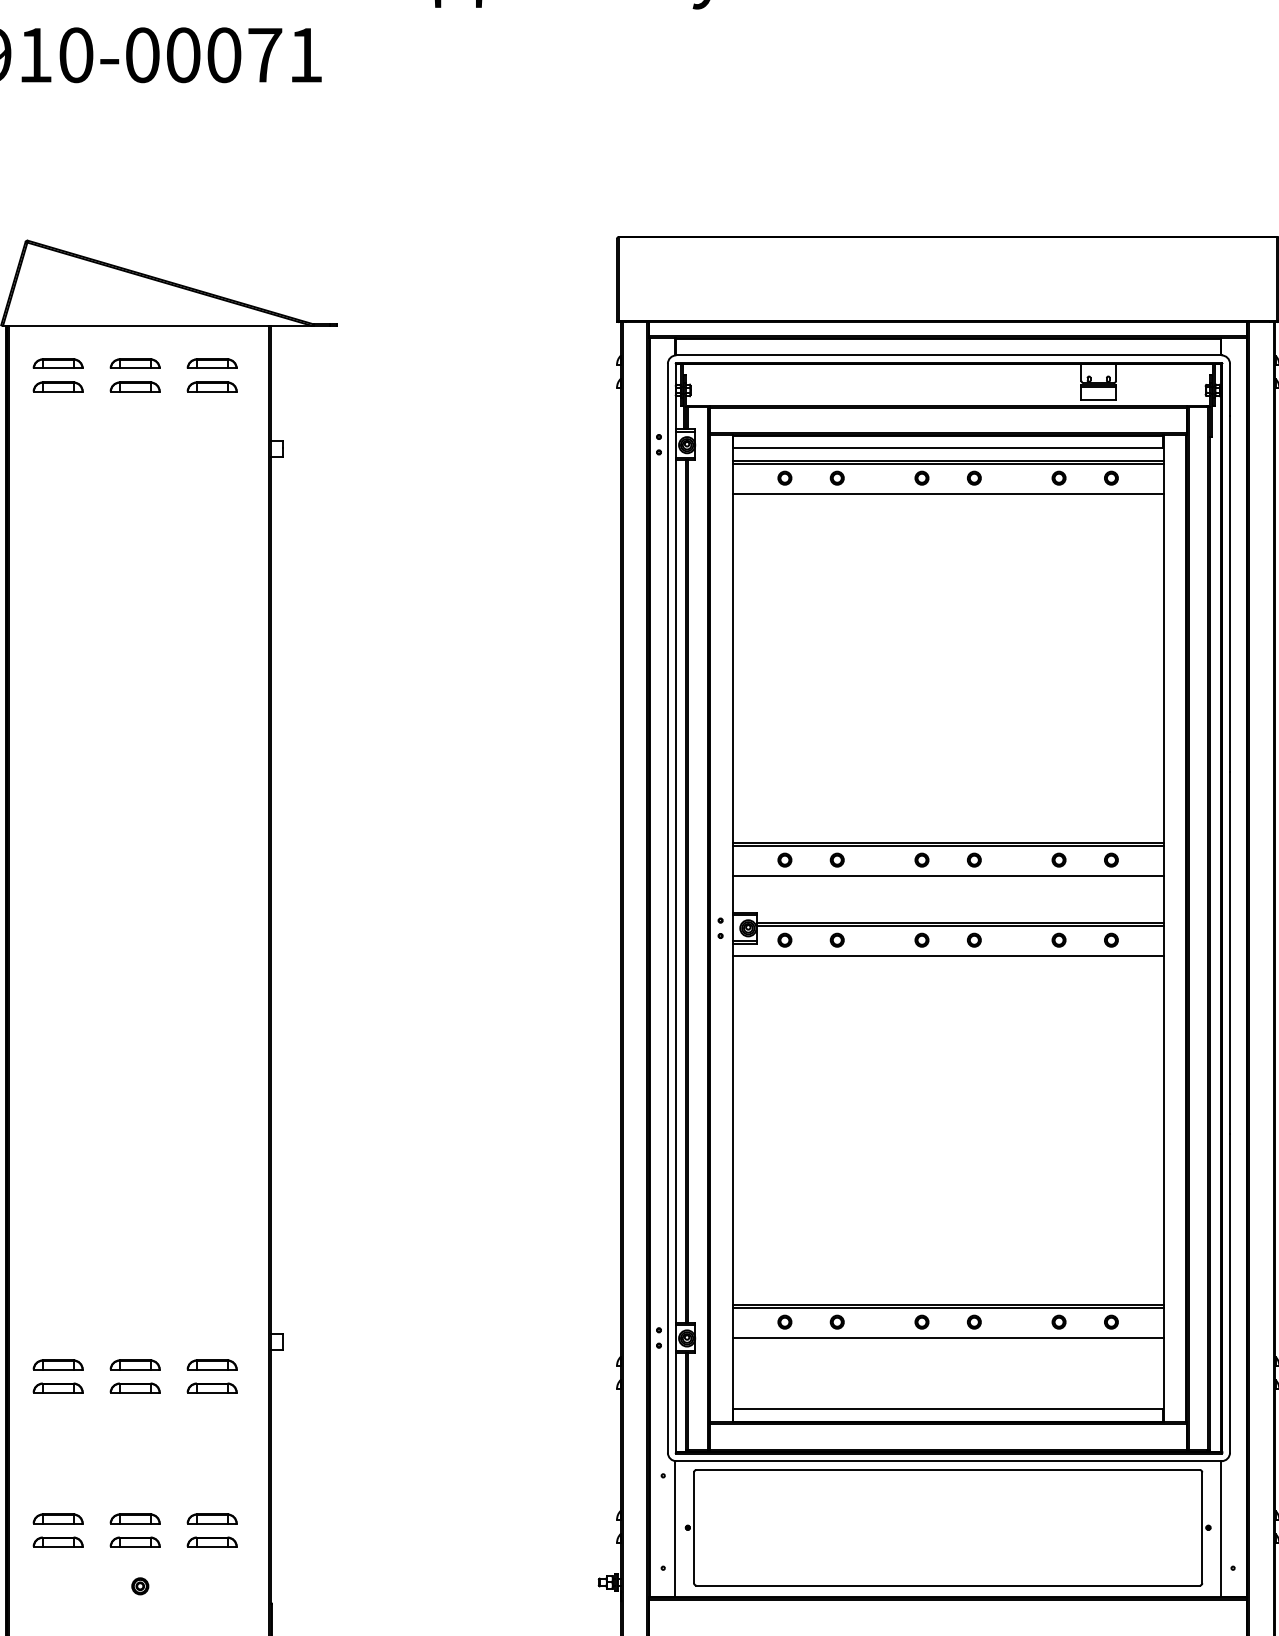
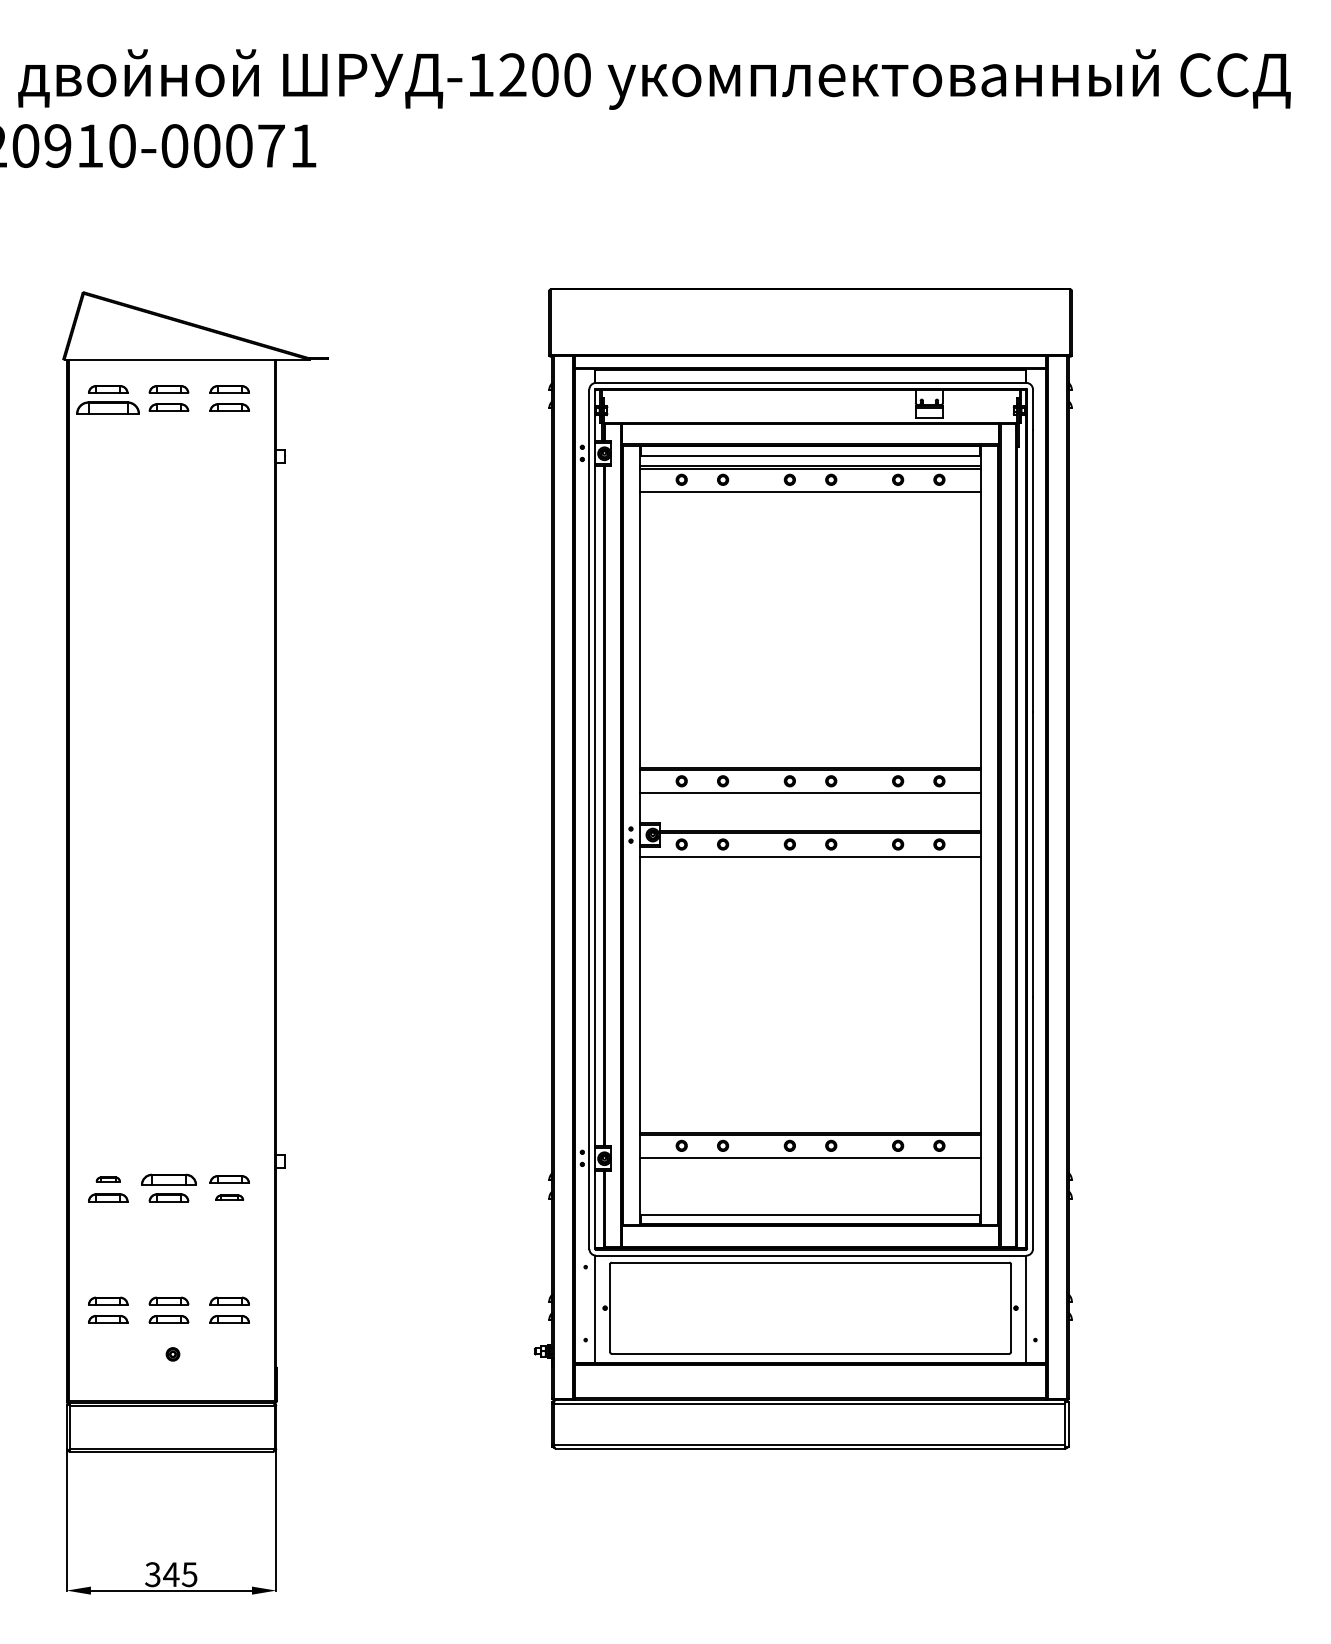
part: (58, 386) -> (108, 407), size x1.6
part: (58, 1364) -> (108, 1179), size x0.6
part: (134, 1364) -> (168, 1179), size x1.4
part: (211, 1387) -> (229, 1197), size x0.7

